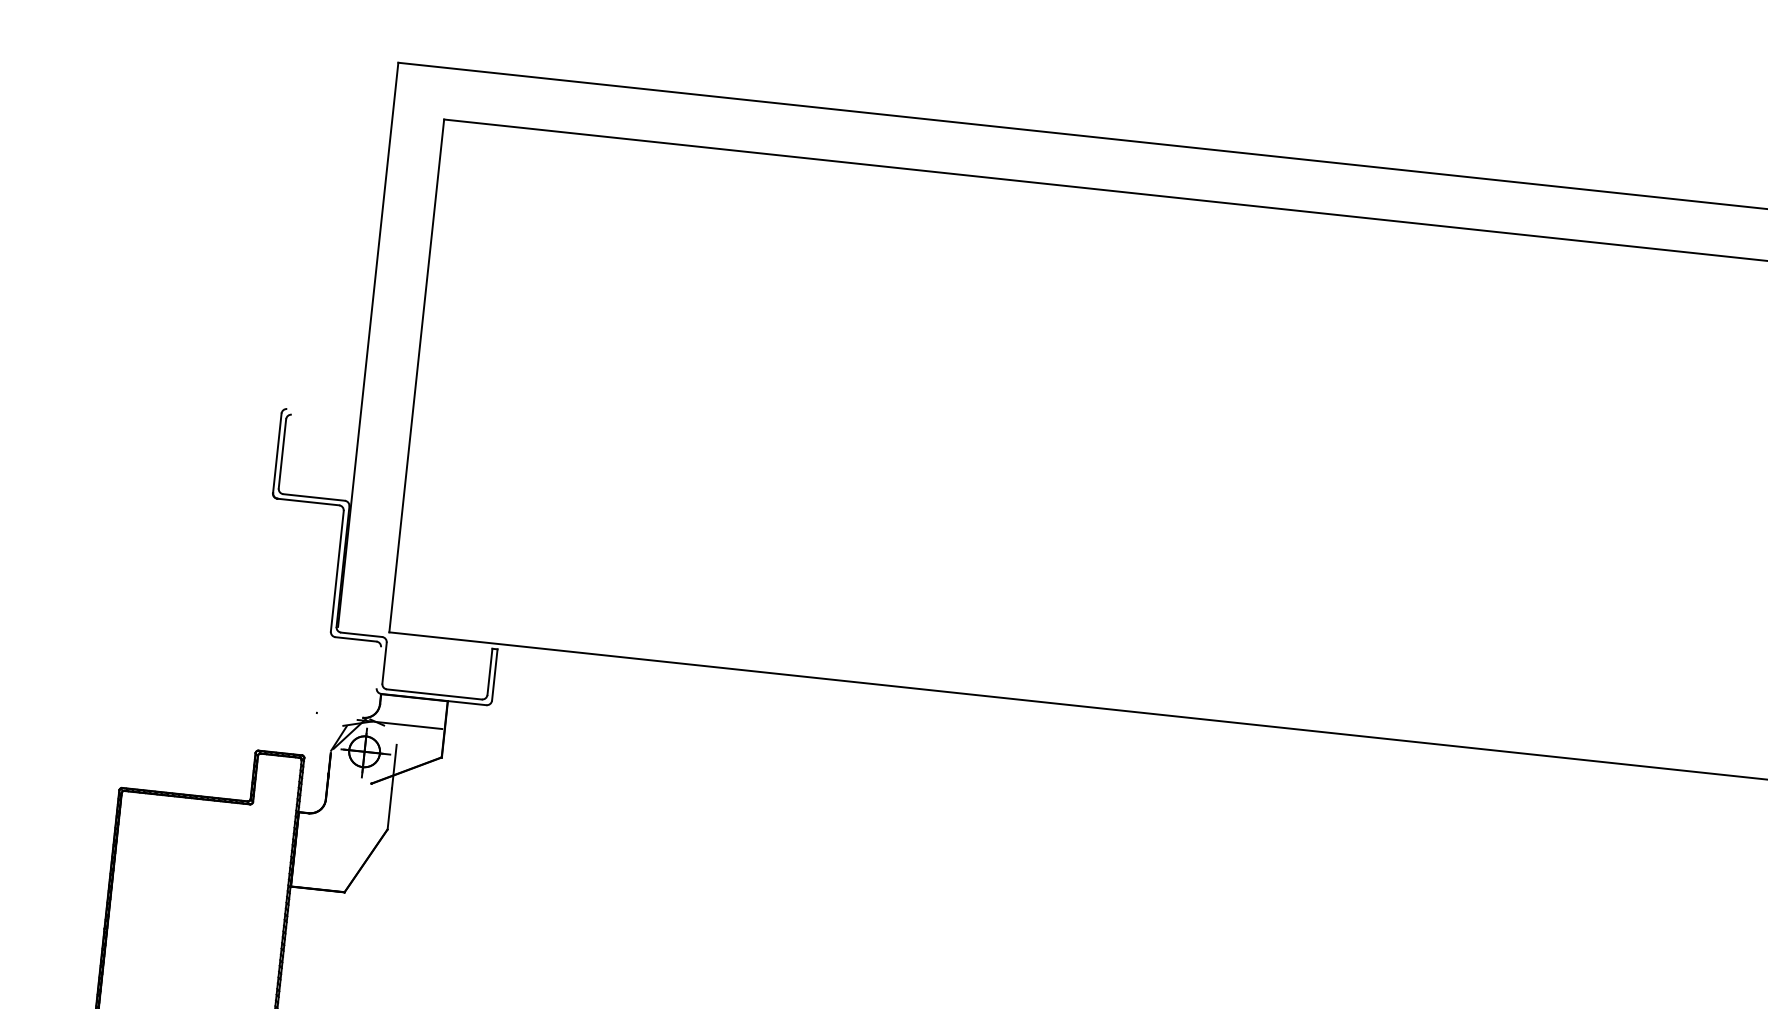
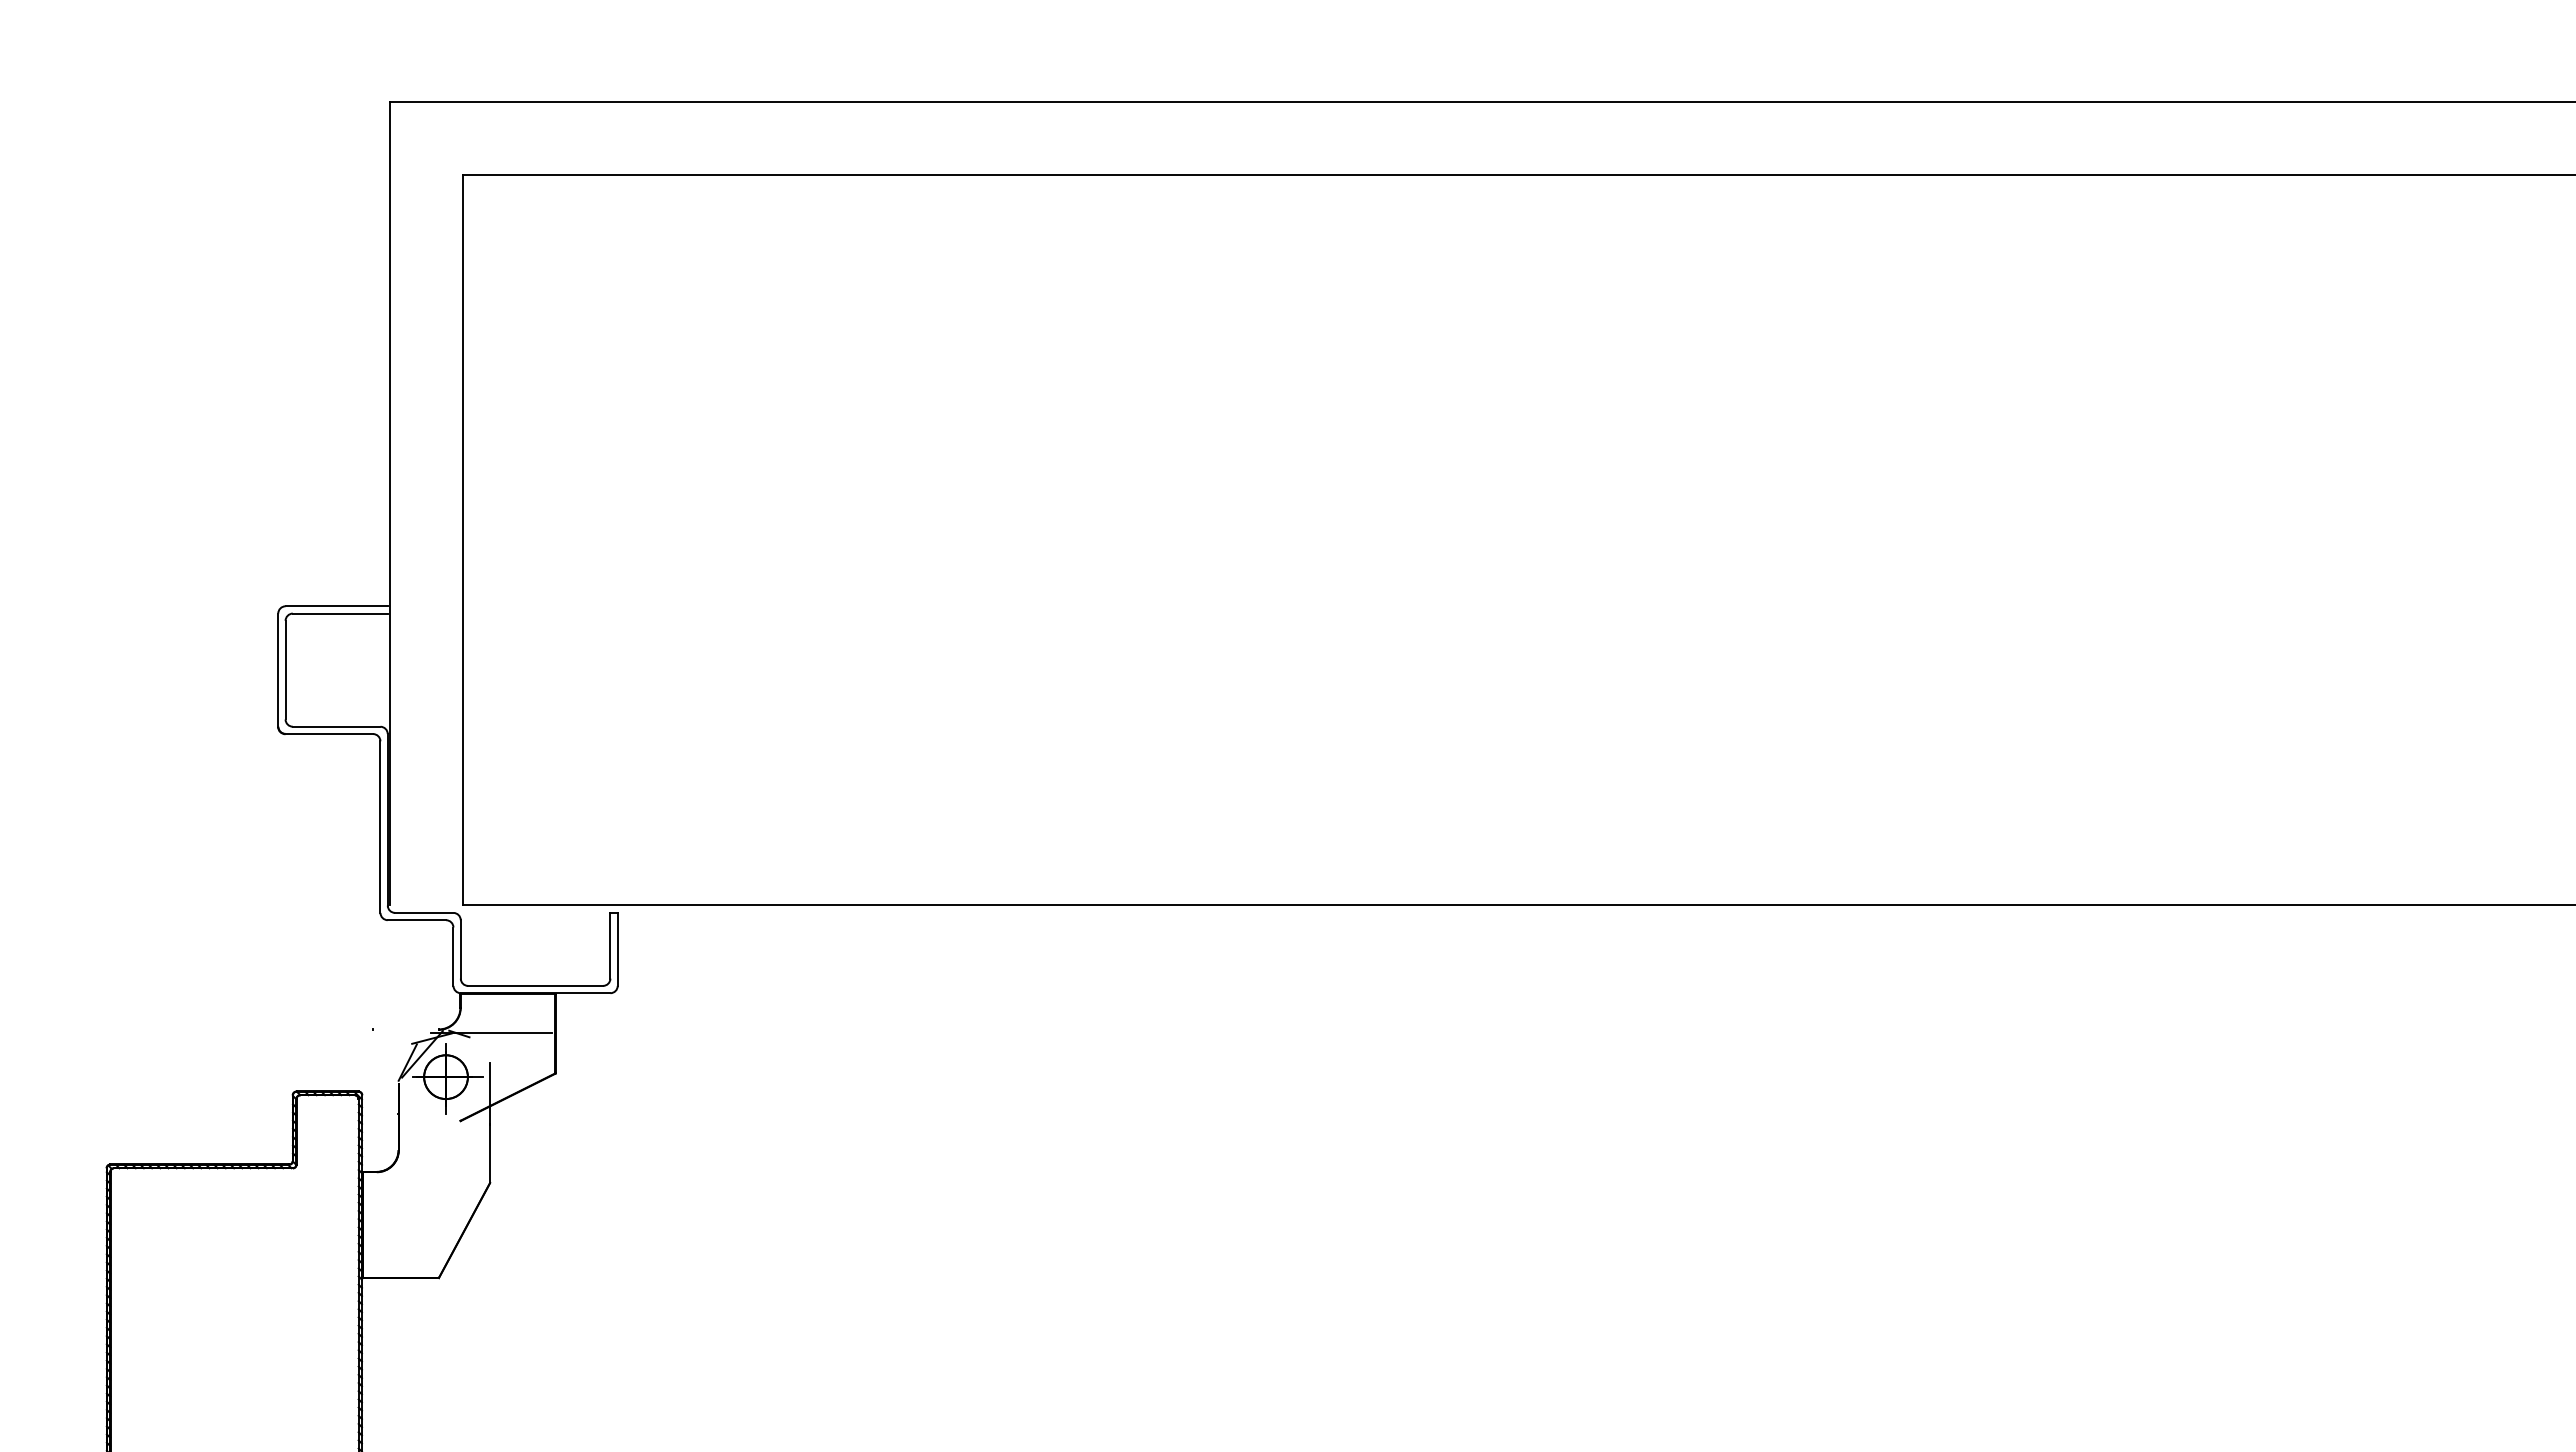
line: (323, 412) -> (336, 606), added
line: (324, 418) -> (339, 613), added
line: (378, 667) -> (453, 956), added

